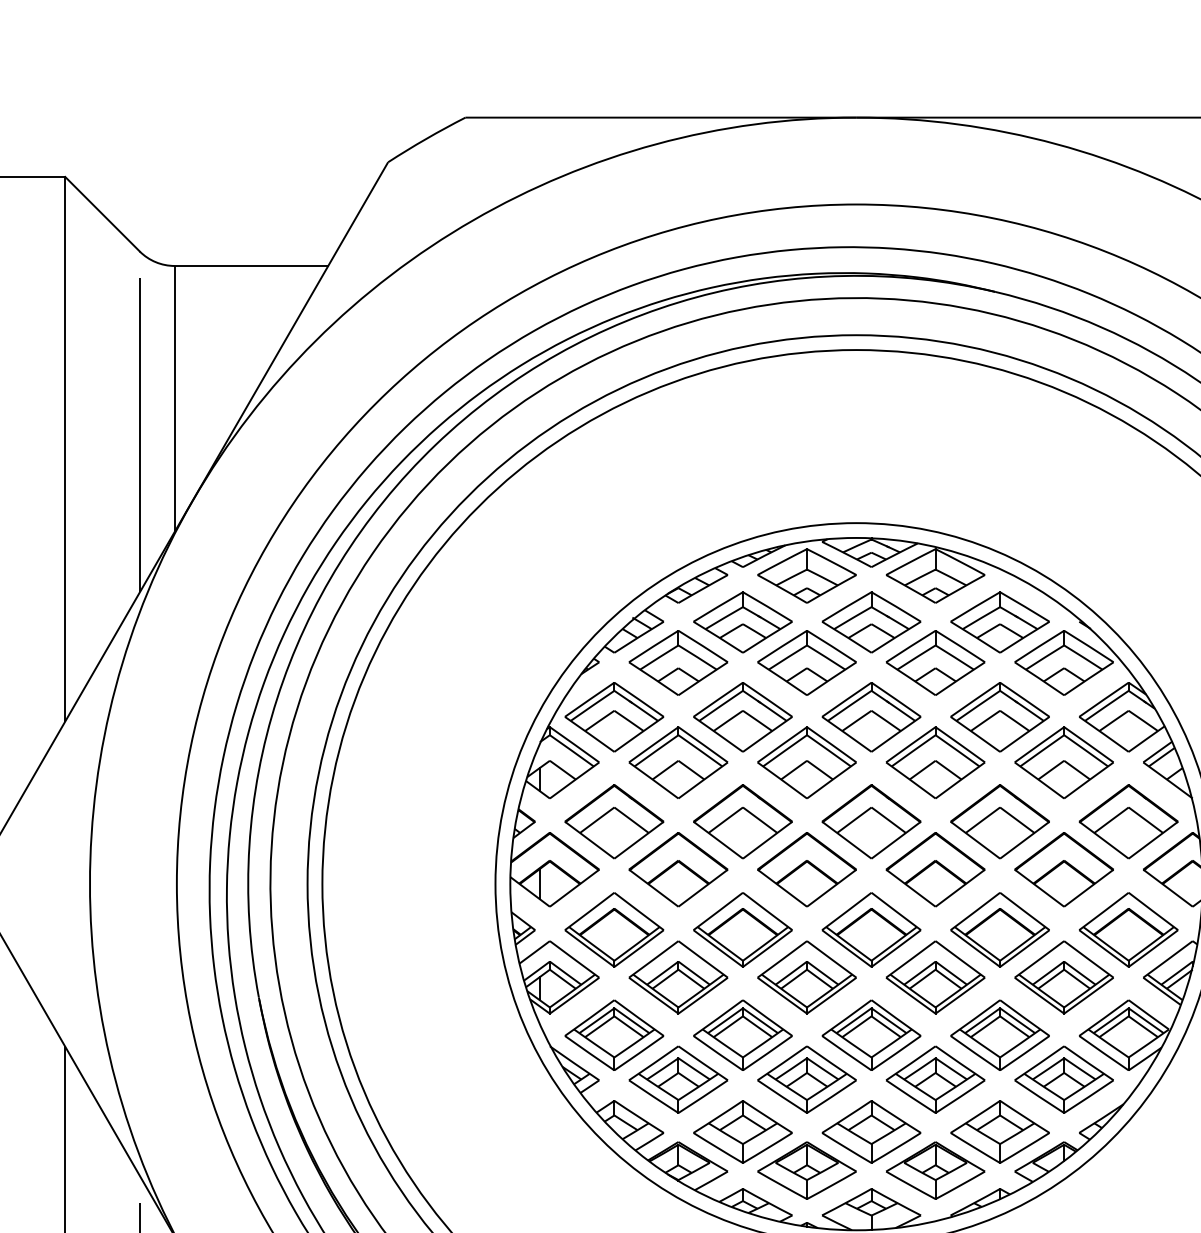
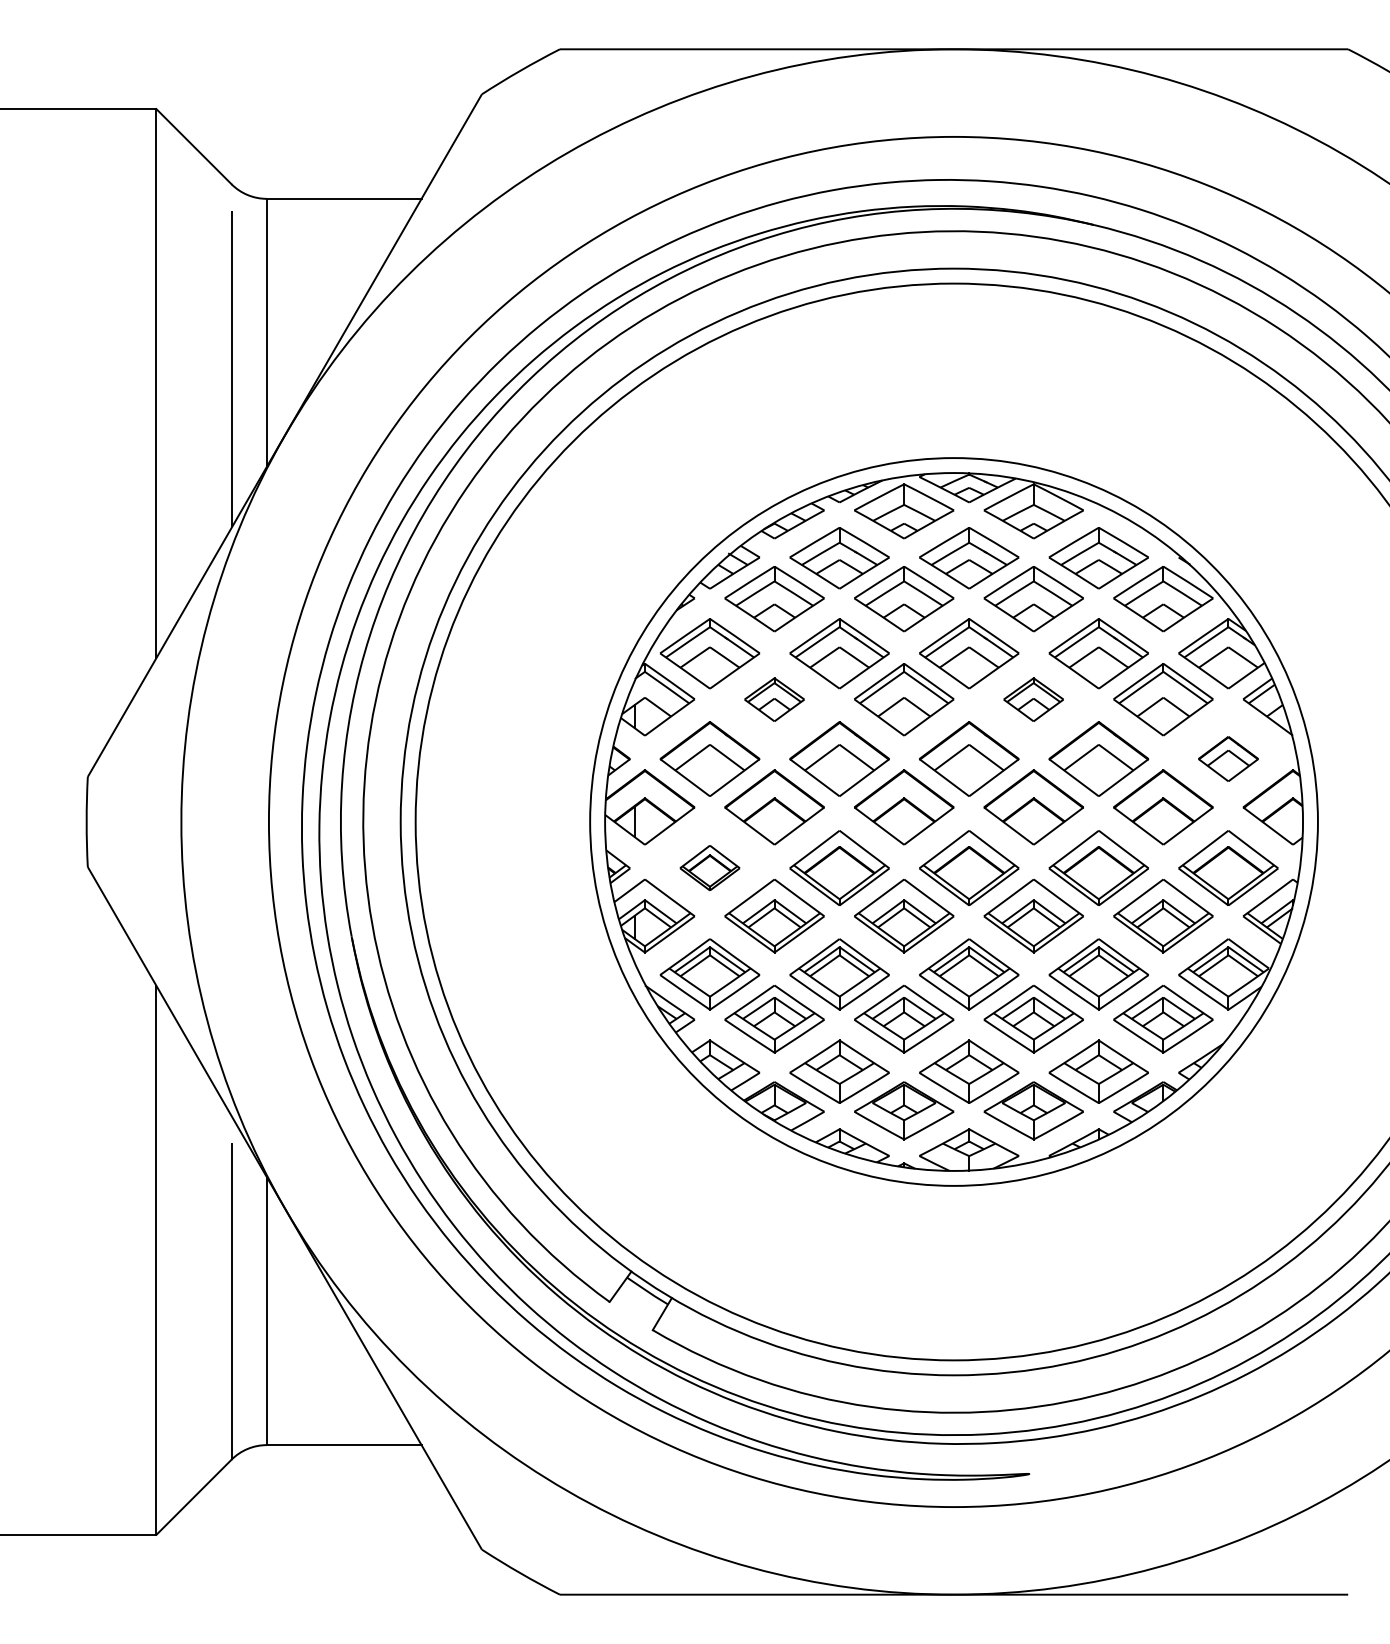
part: (678, 762) -> (774, 699), size x0.6
part: (935, 762) -> (1033, 699), size x0.6
part: (1128, 821) -> (1228, 758), size x0.6
part: (613, 929) -> (709, 867), size x0.6

